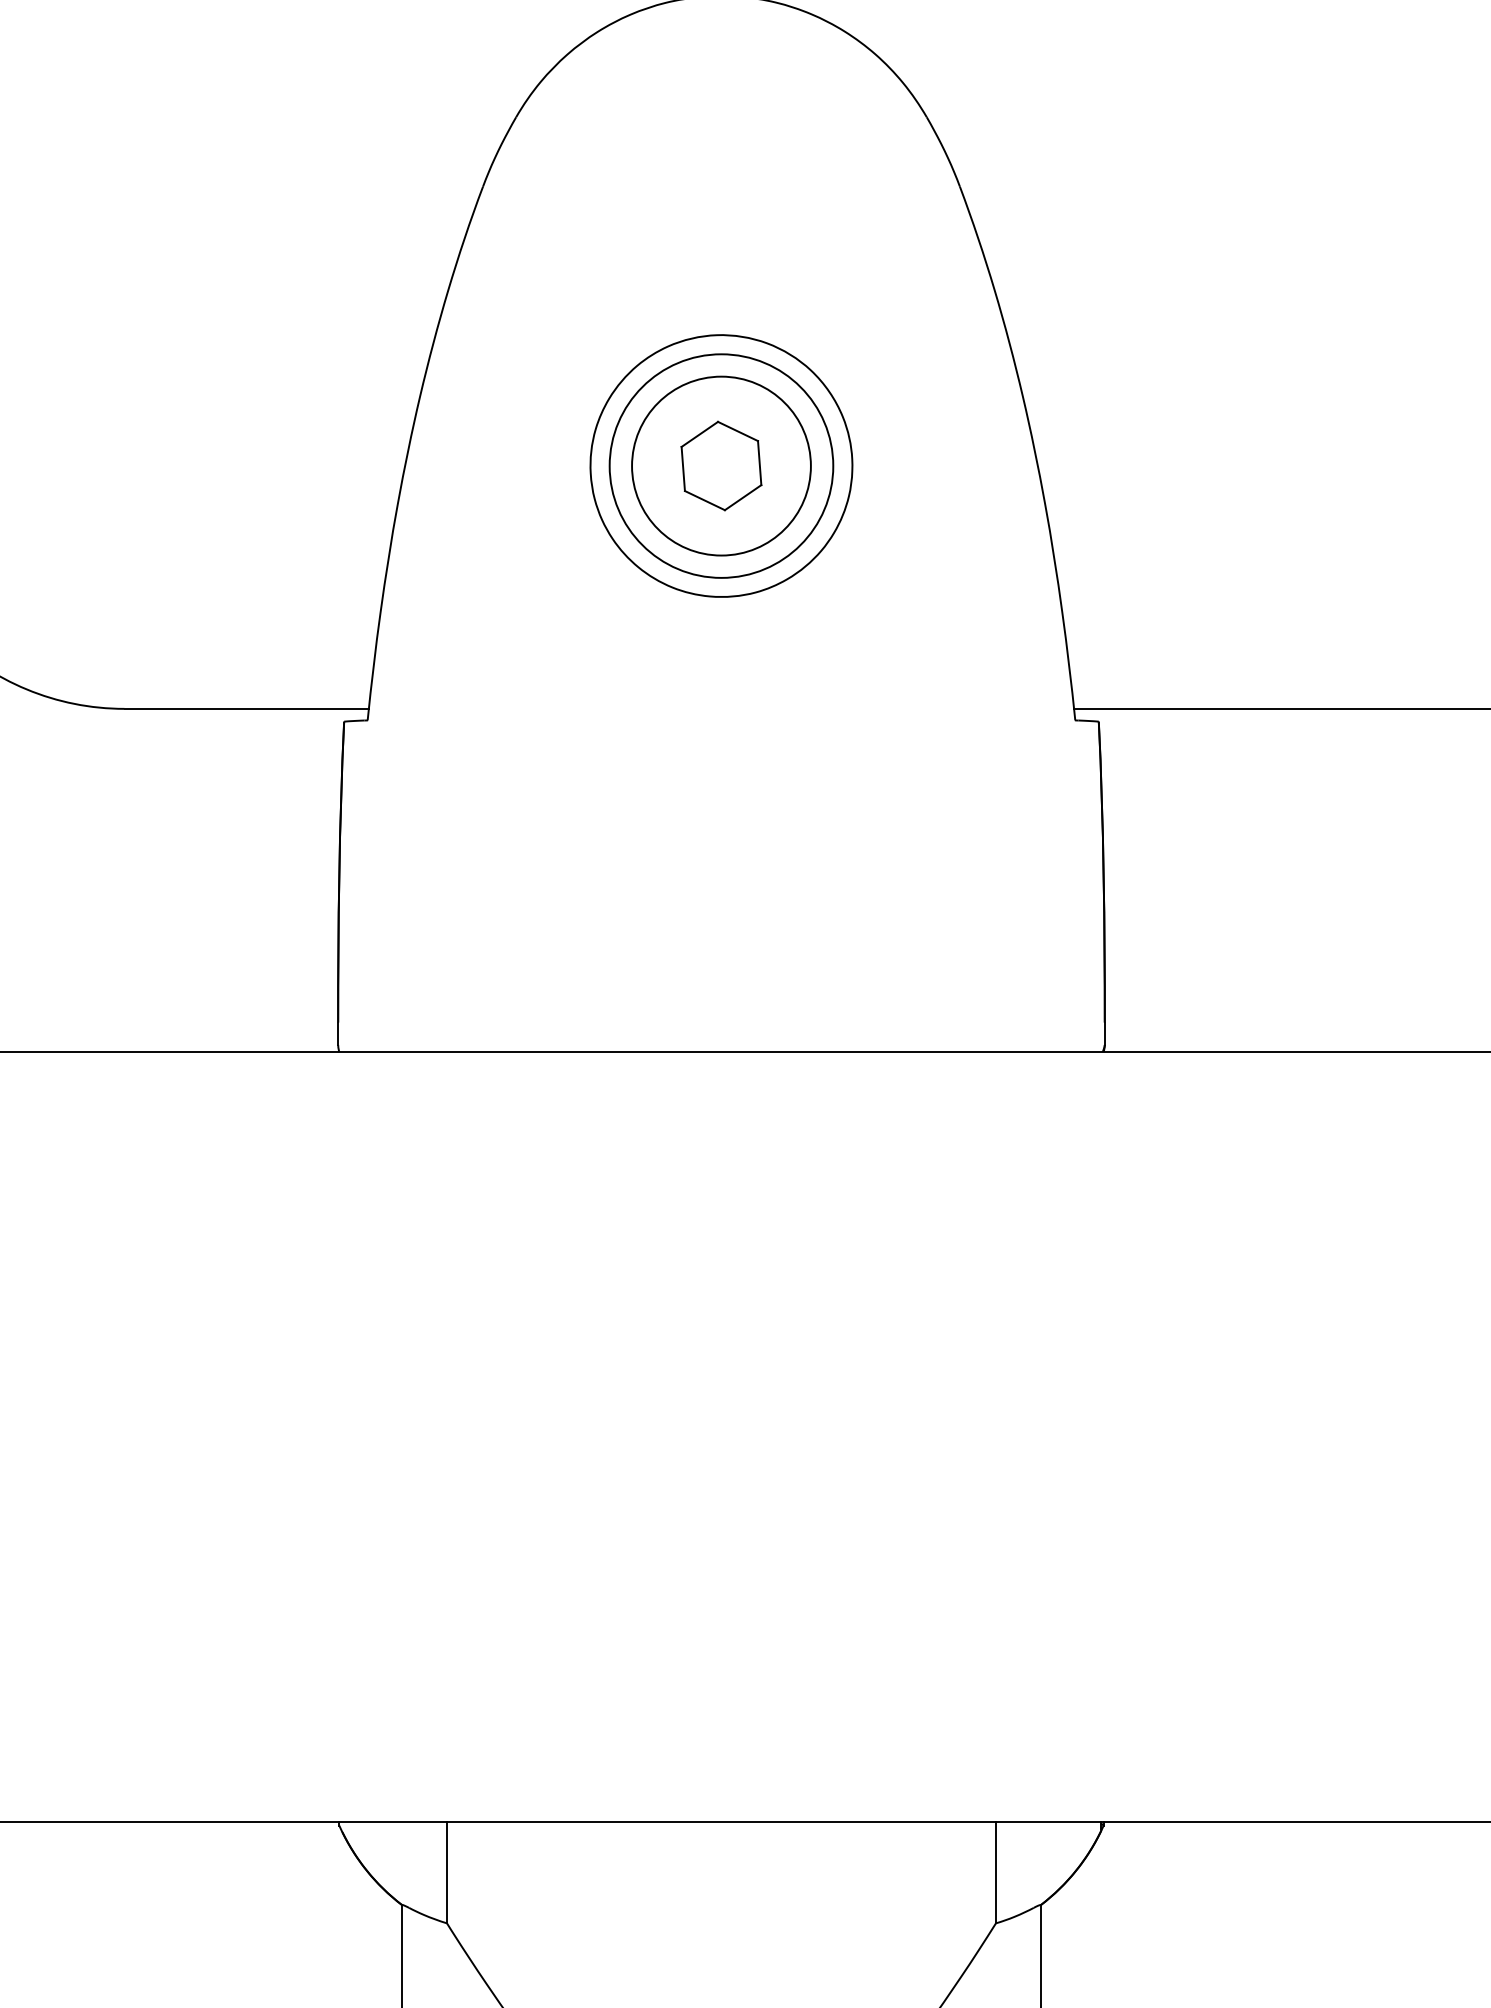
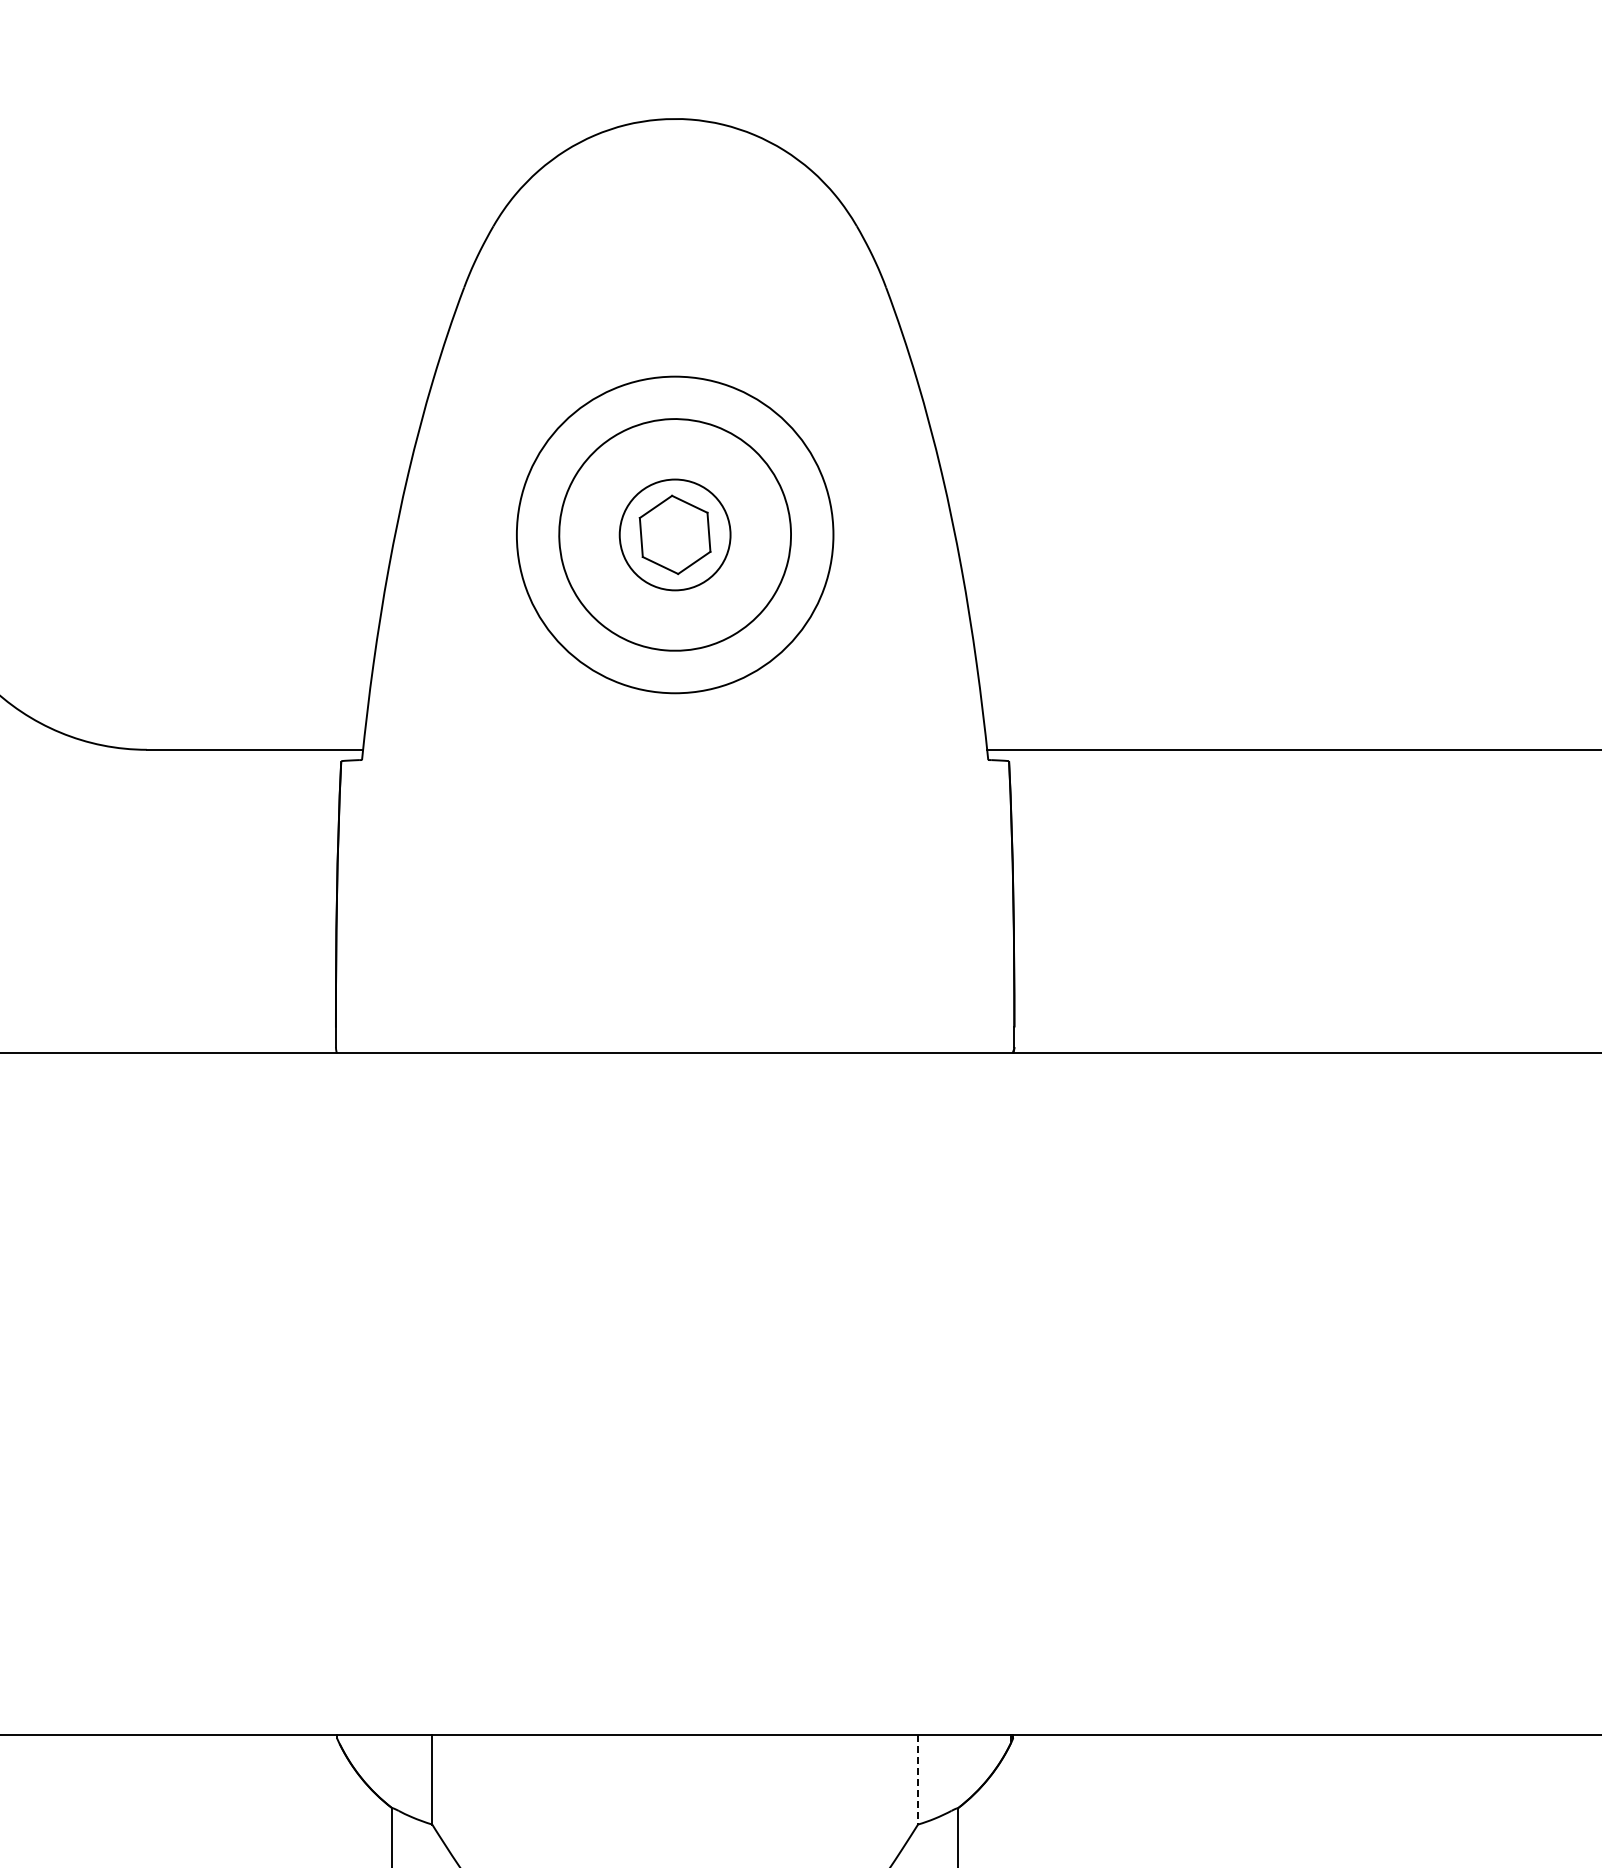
circle: (721, 465) -> (675, 534), size x0.7
circle: (721, 465) -> (675, 534), size x1.6
line: (996, 1872) -> (918, 1779), solid -> dashed

